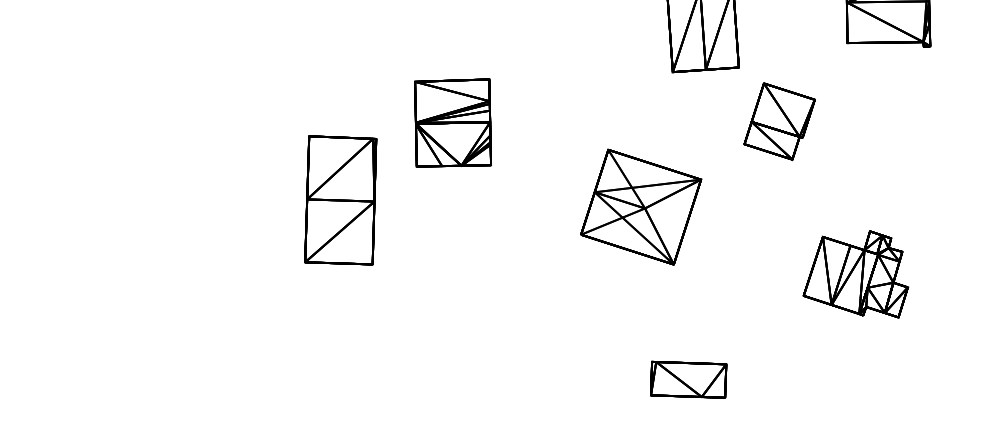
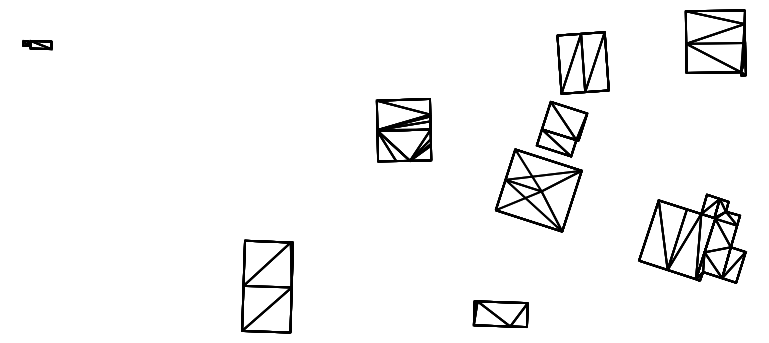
part: (778, 120) -> (561, 128), moved
part: (340, 200) -> (267, 286), moved
part: (855, 274) -> (692, 238), size x1.43
part: (688, 378) -> (500, 313), moved

